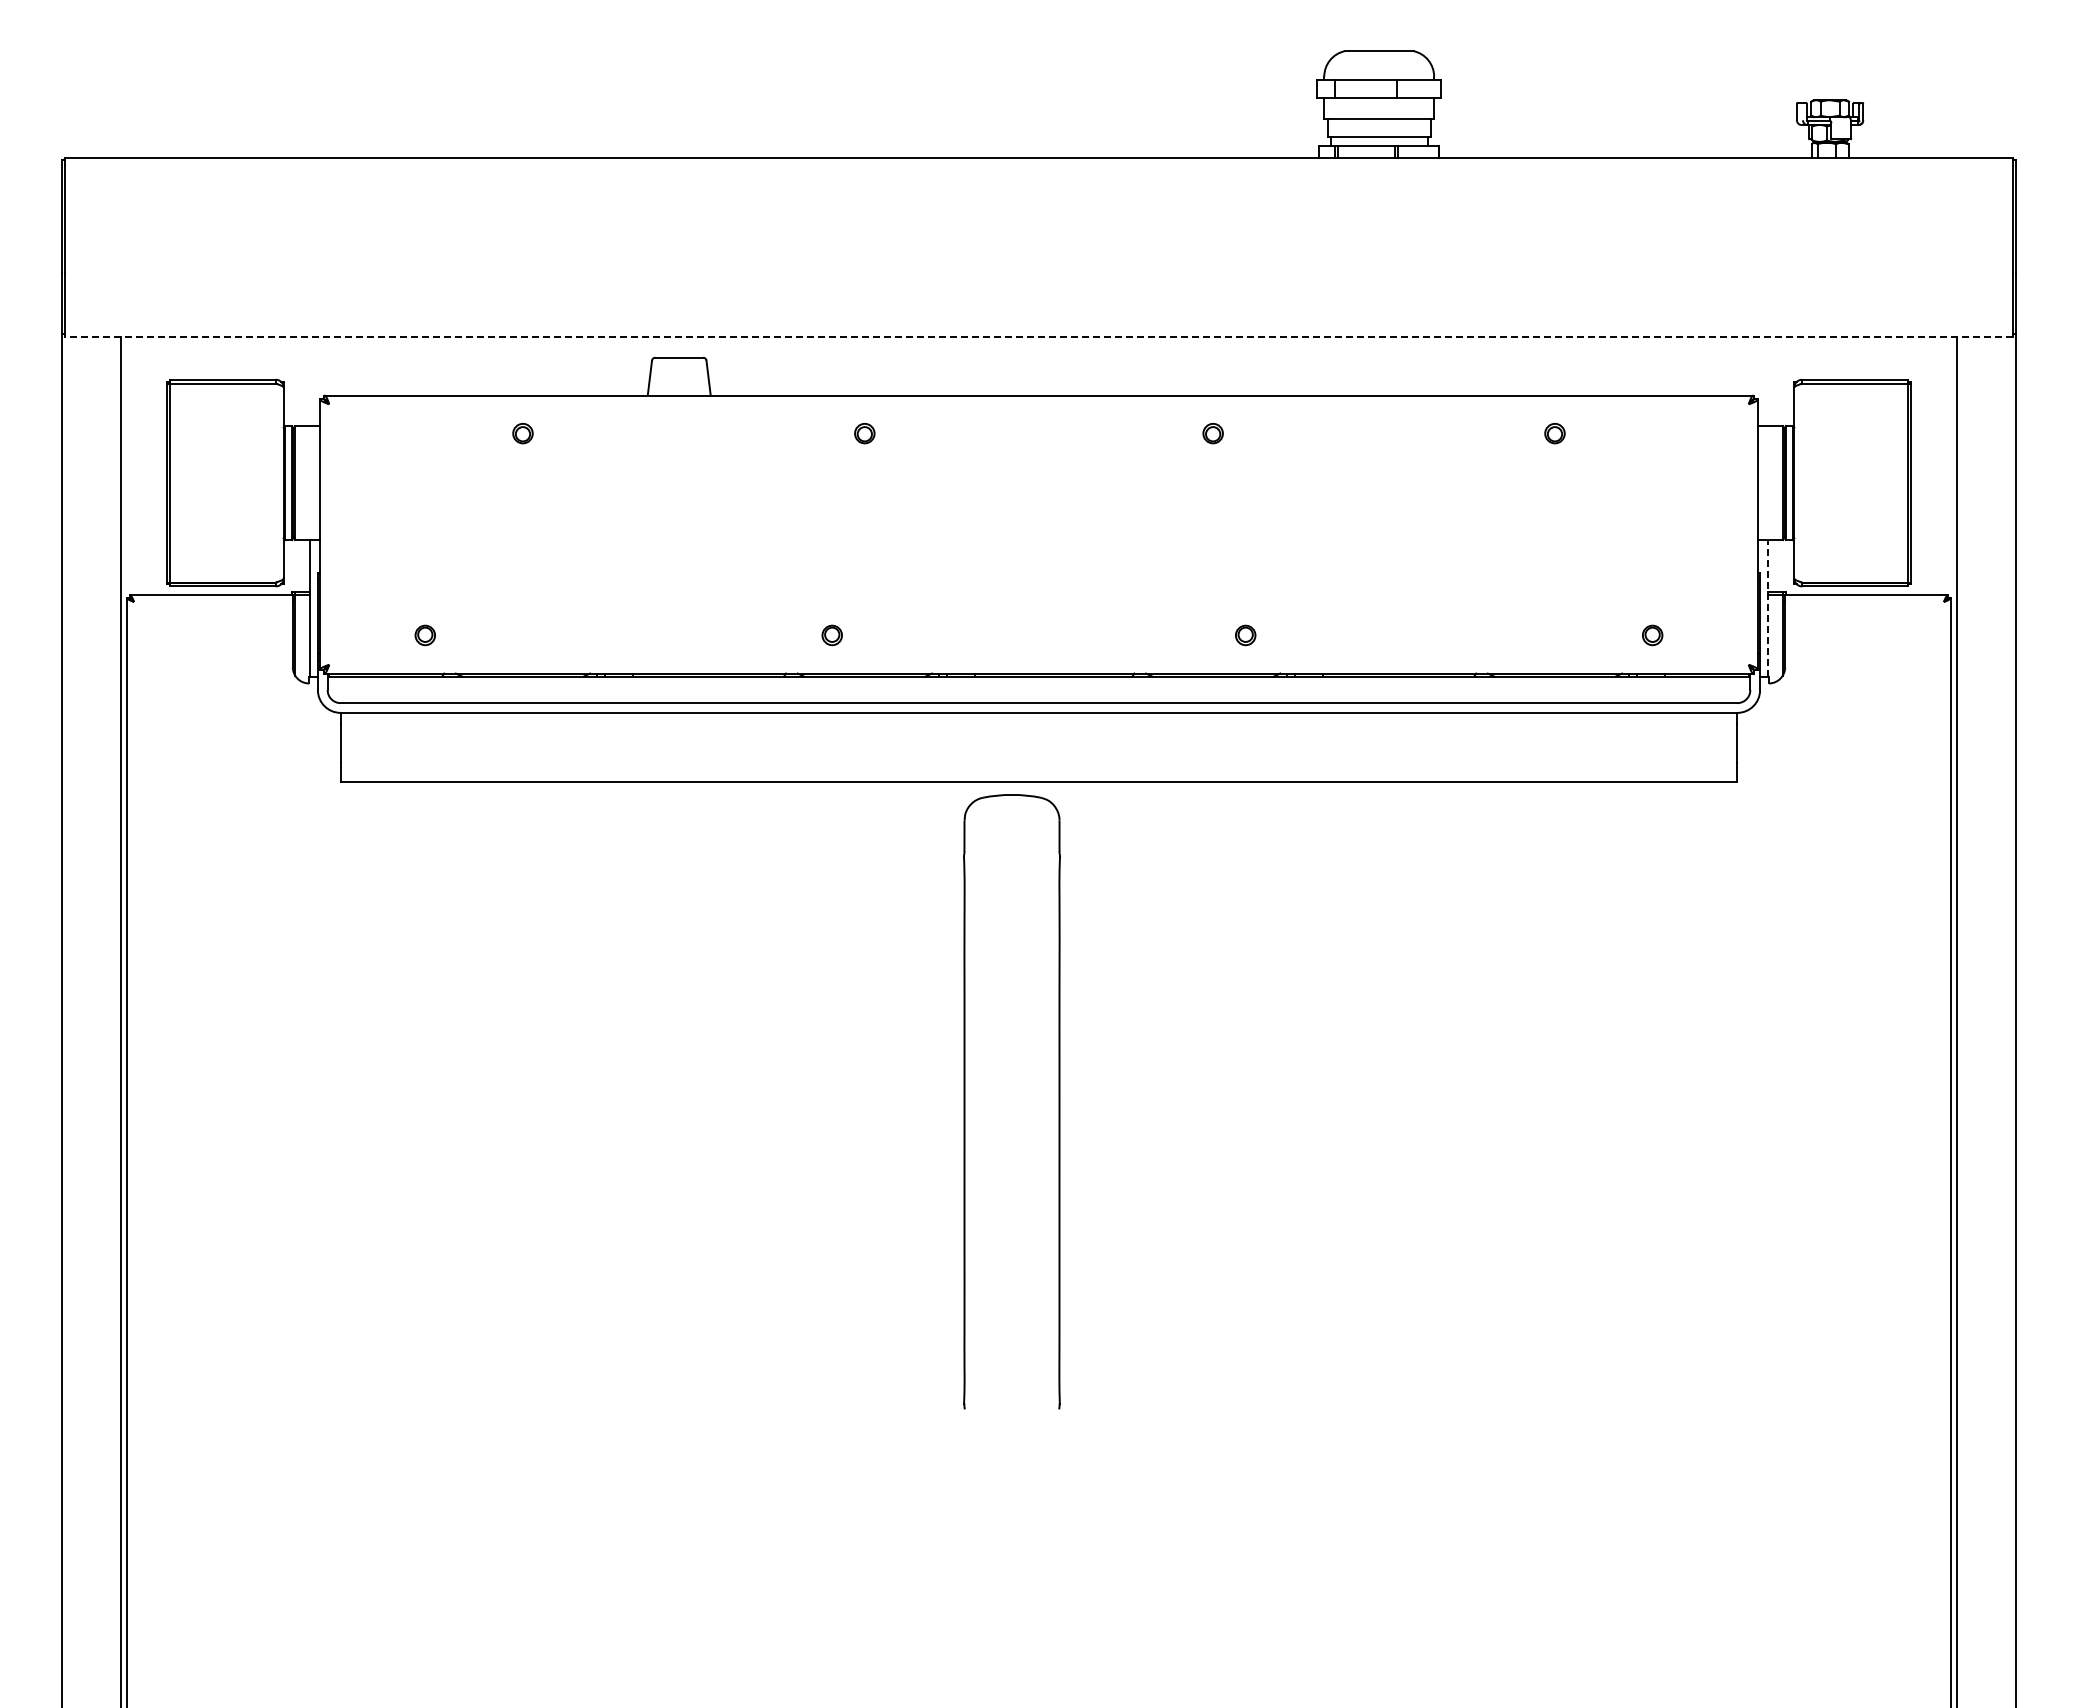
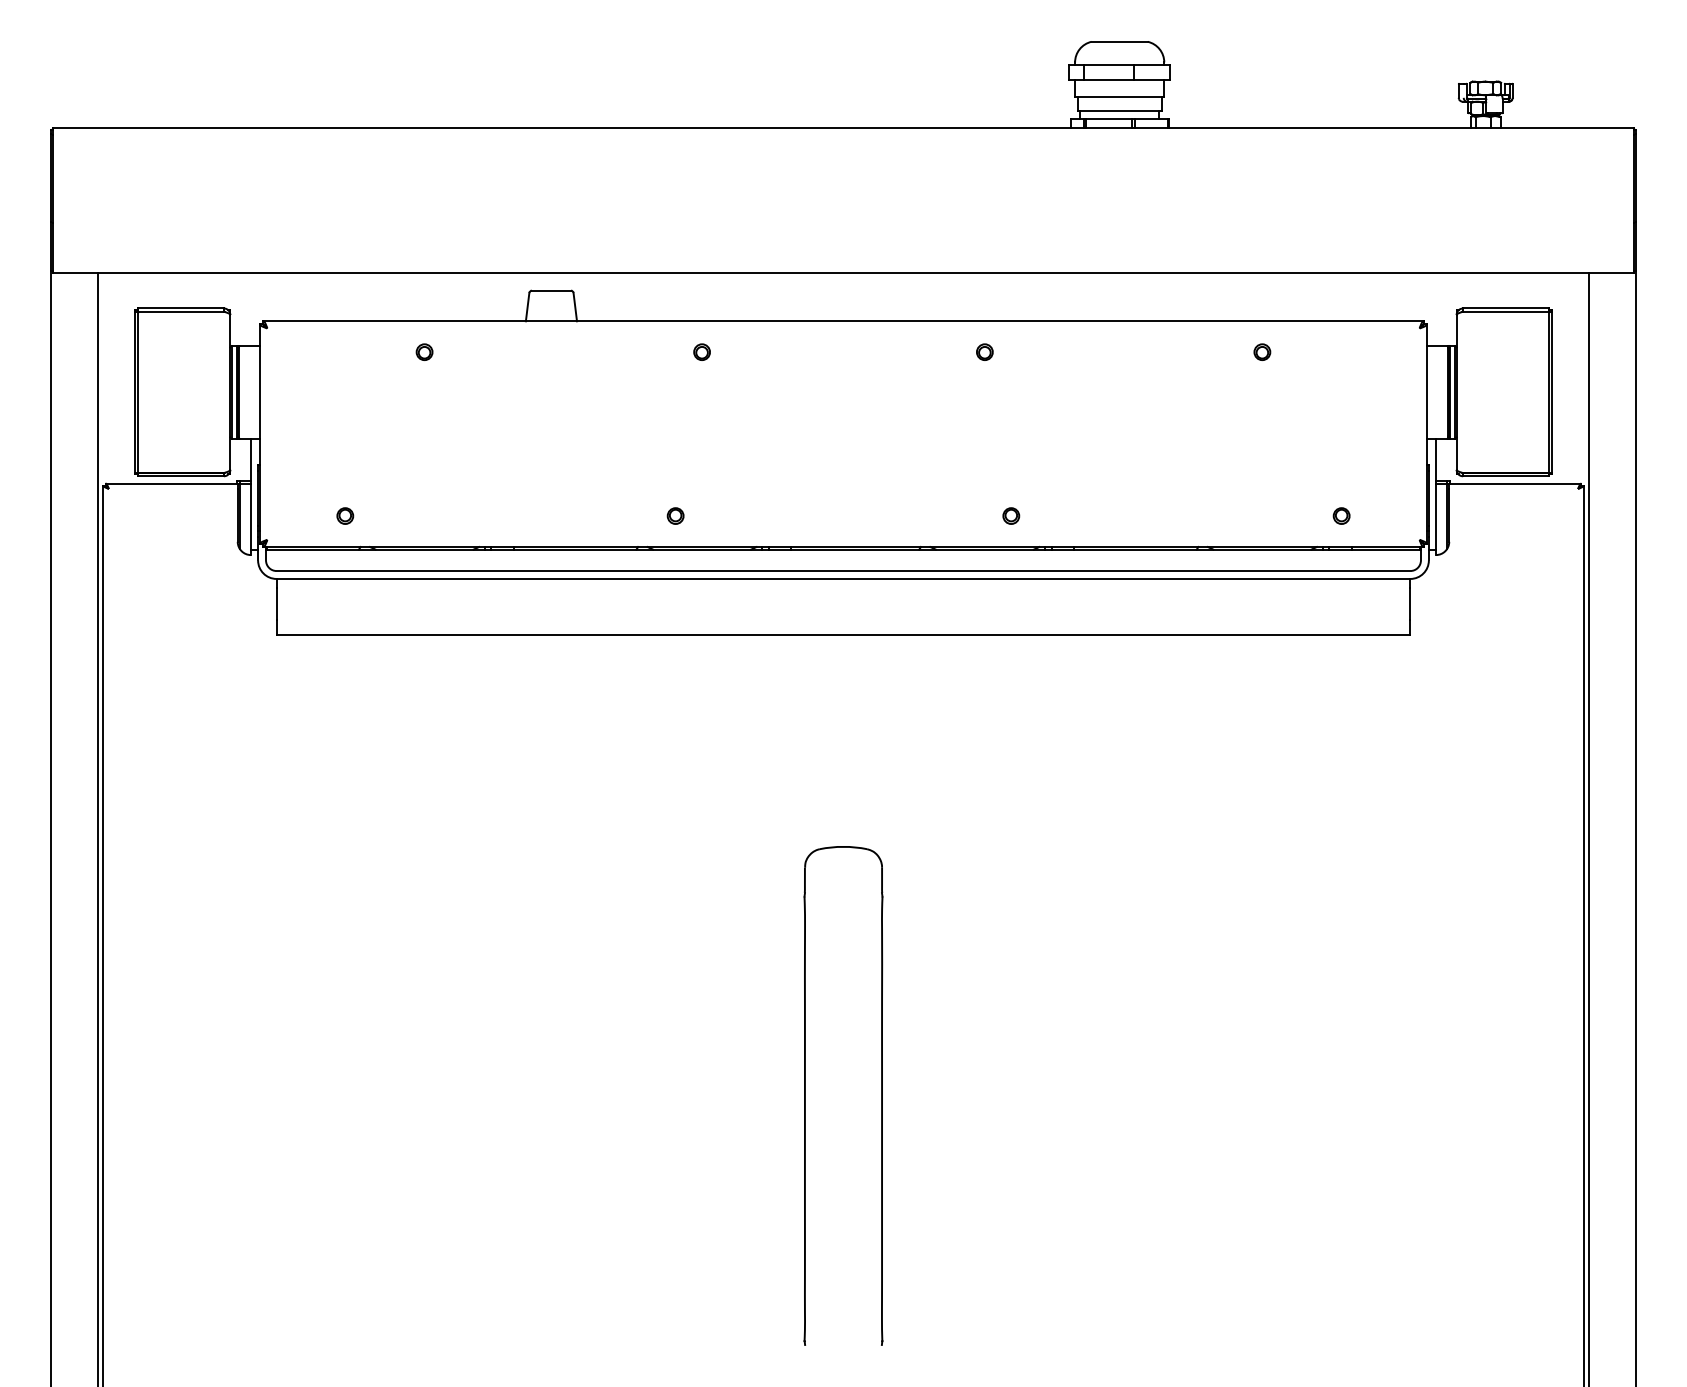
line: (1038, 336) -> (843, 273), dashed -> solid
line: (1768, 607) -> (1435, 493), dashed -> solid
part: (965, 1101) -> (805, 1095), moved

